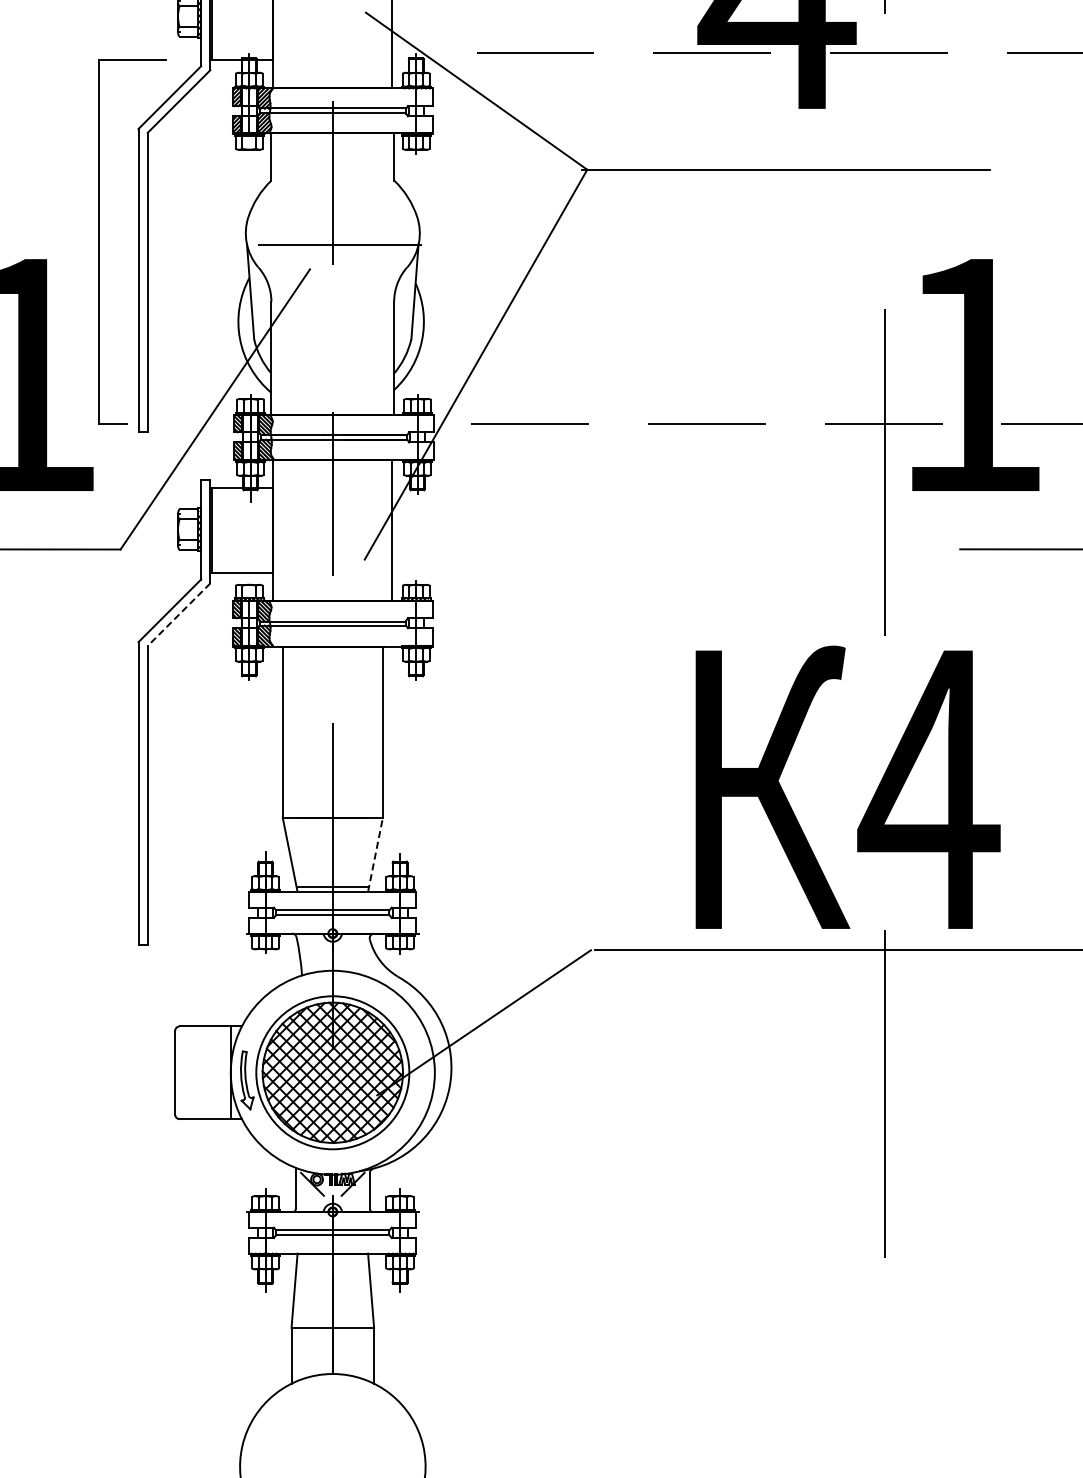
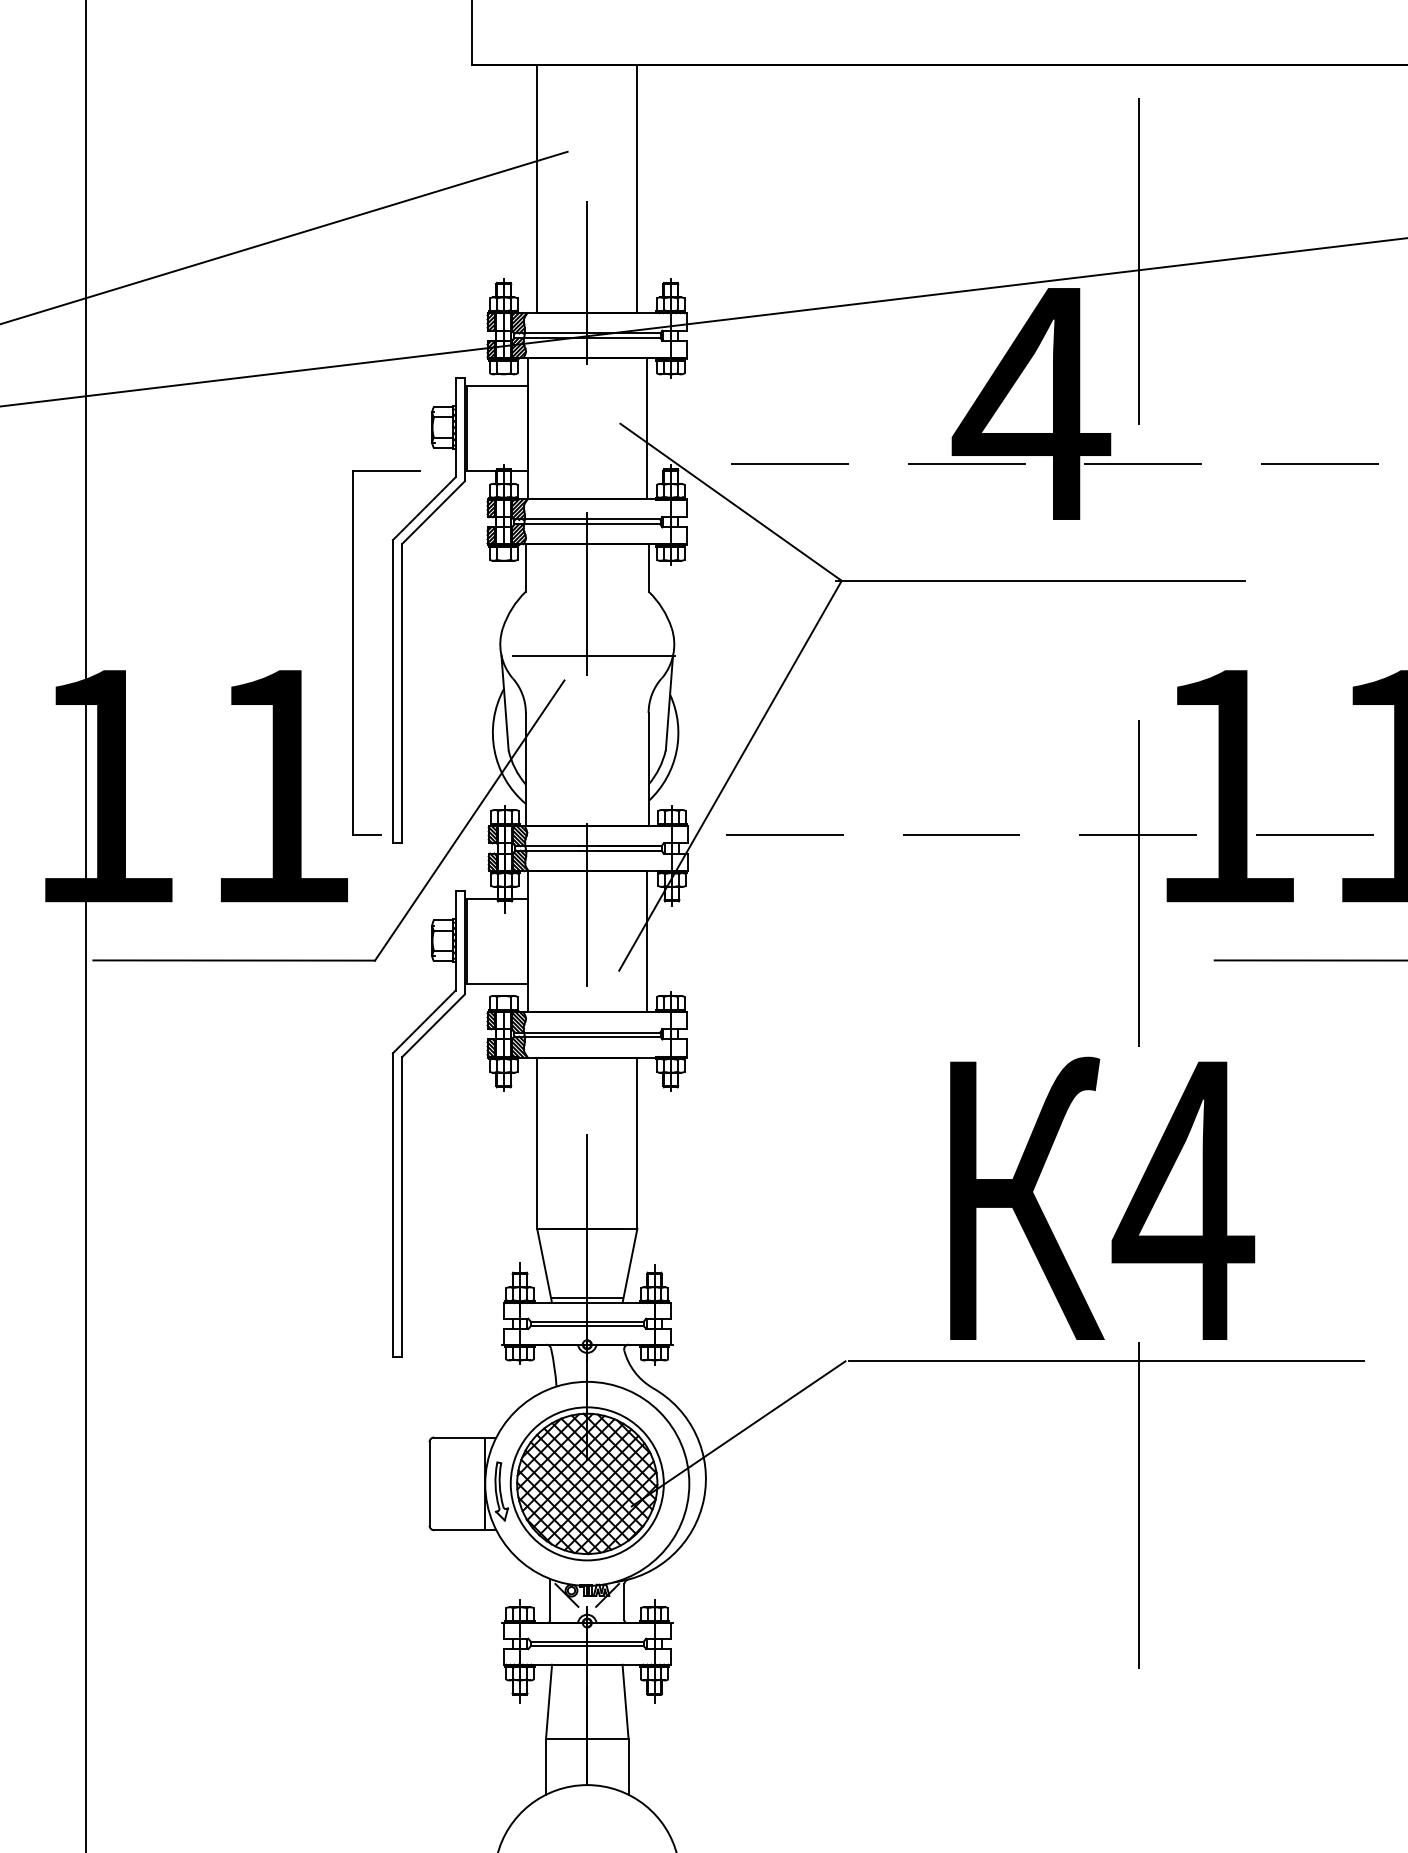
line: (179, 615) -> (433, 1026), dashed -> solid
line: (375, 854) -> (629, 1265), dashed -> solid

